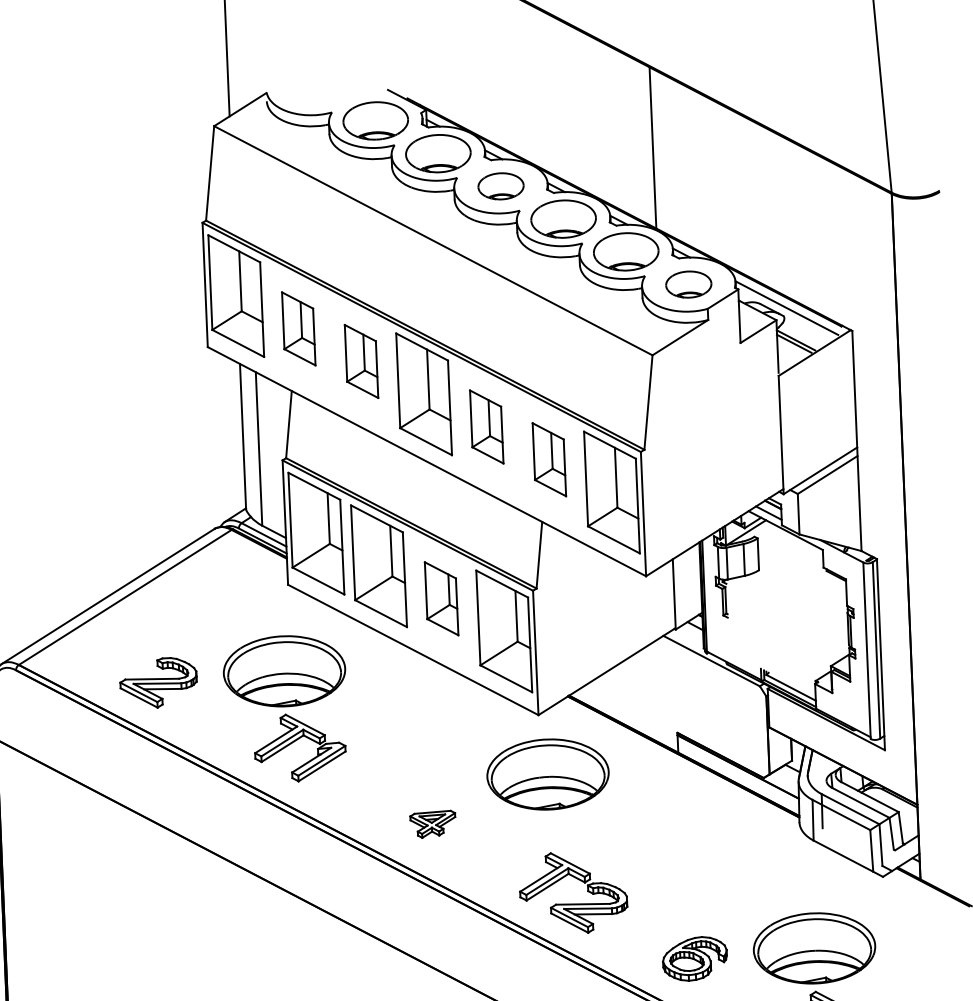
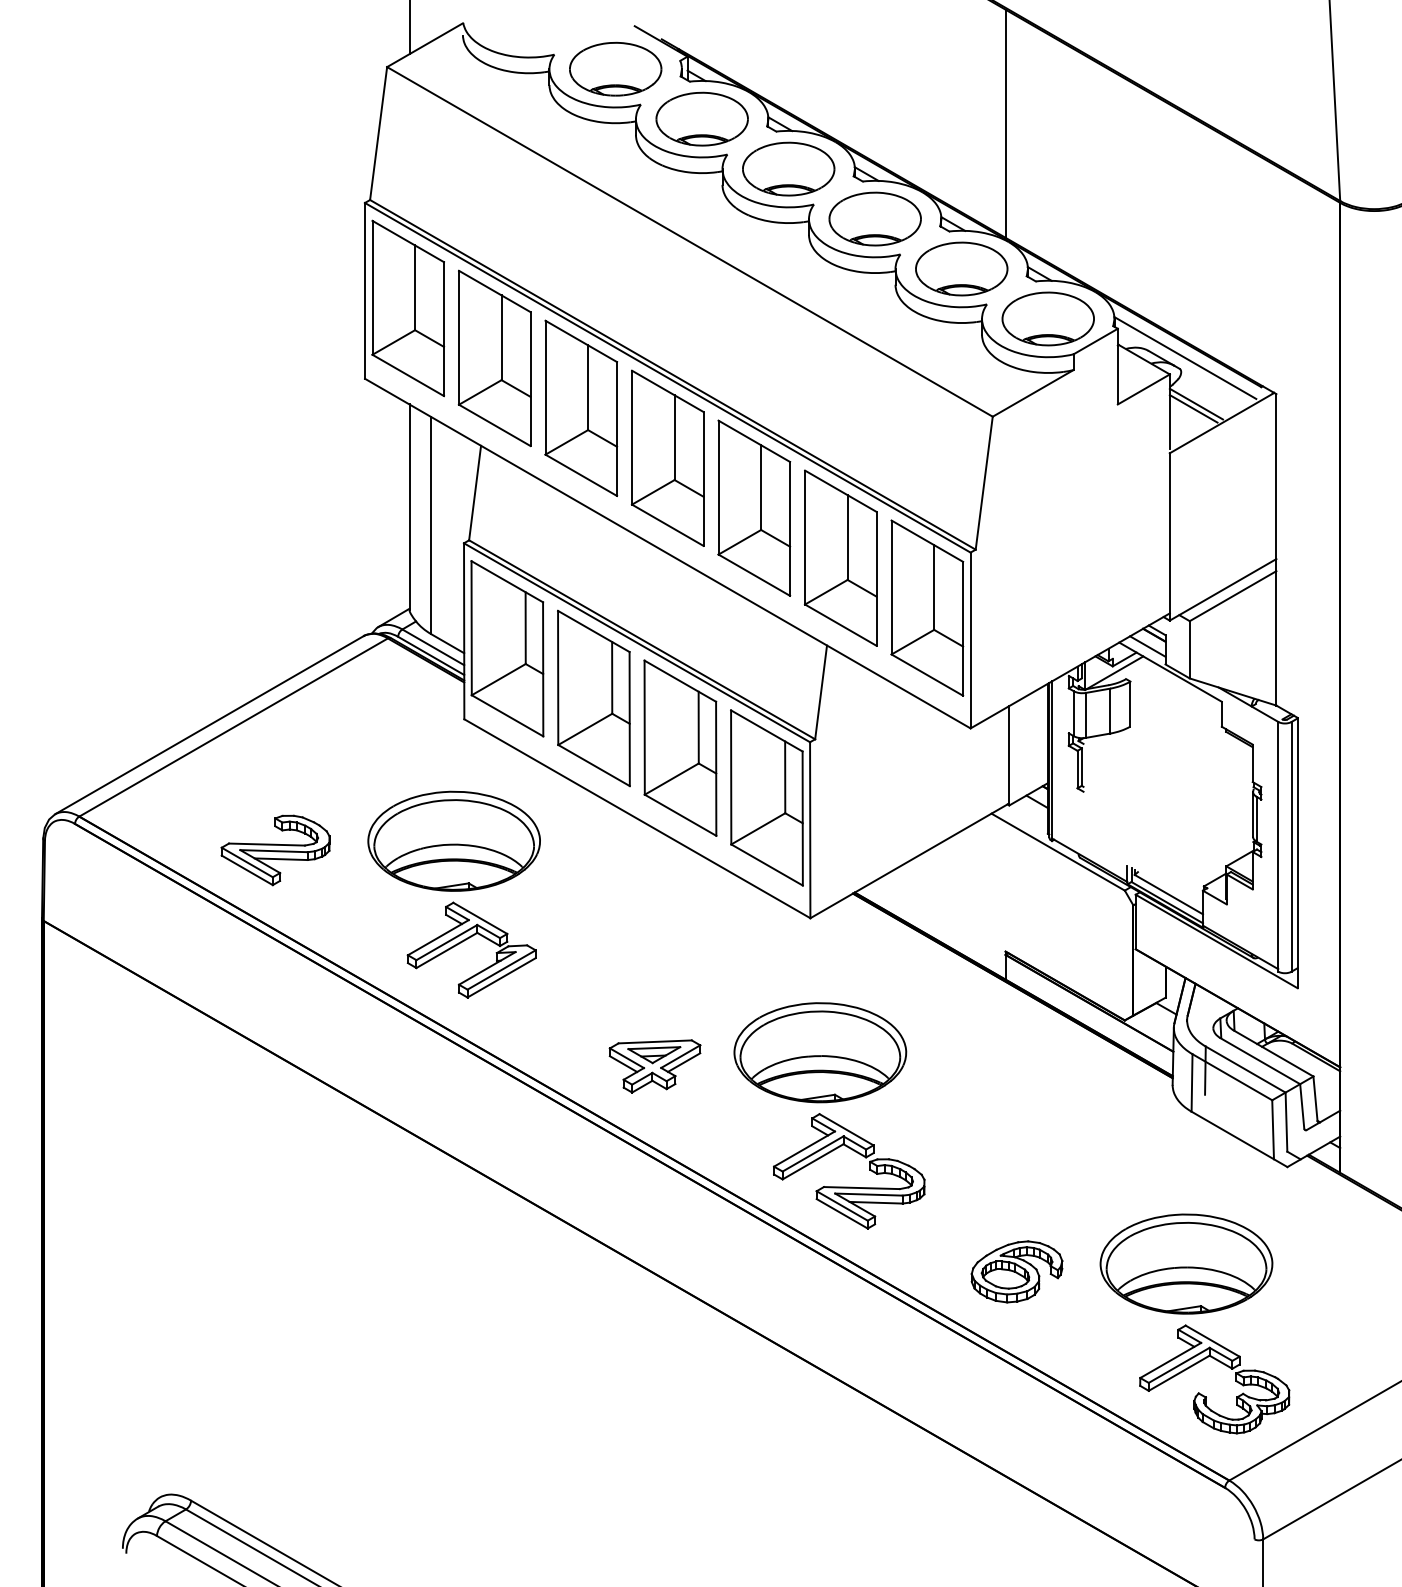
part: (500, 185) -> (788, 168), size x1.43
part: (688, 284) -> (1047, 318), size x1.43
part: (298, 328) -> (494, 358), size x1.67
part: (361, 360) -> (581, 407), size x1.67
part: (486, 426) -> (754, 507), size x1.67
part: (549, 459) -> (840, 557), size x1.67
part: (441, 598) -> (680, 747), size x1.67
part: (548, 774) -> (820, 1052), moved
part: (432, 824) -> (654, 1066), size x1.43

